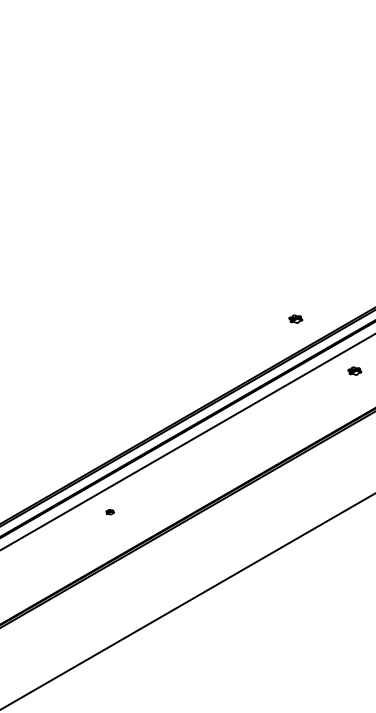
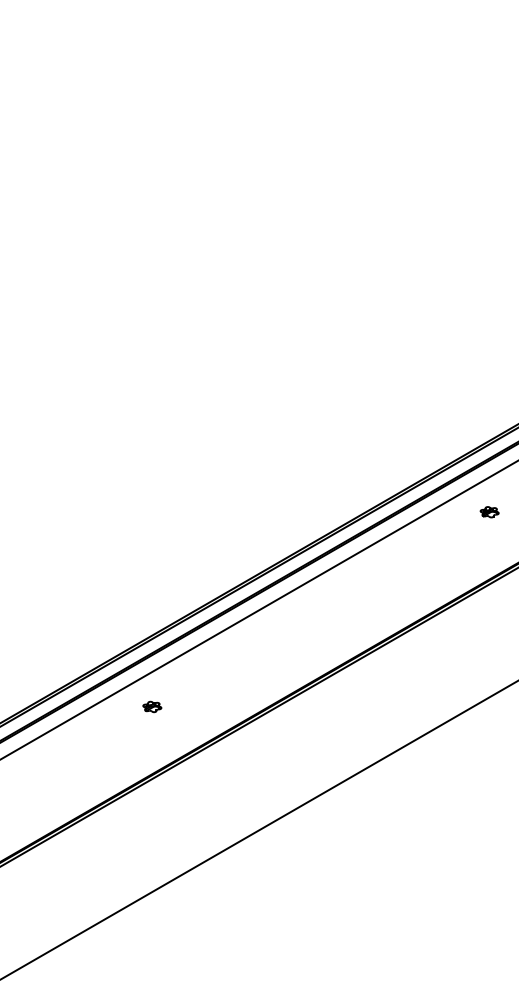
part: (295, 318) -> (407, 439), removed
part: (109, 511) -> (151, 705), size x1.67

